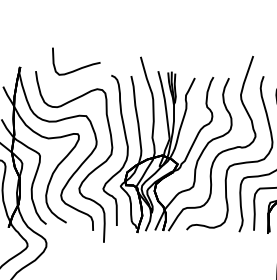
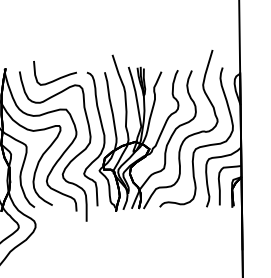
curve: (77, 68) -> (56, 78), moved

